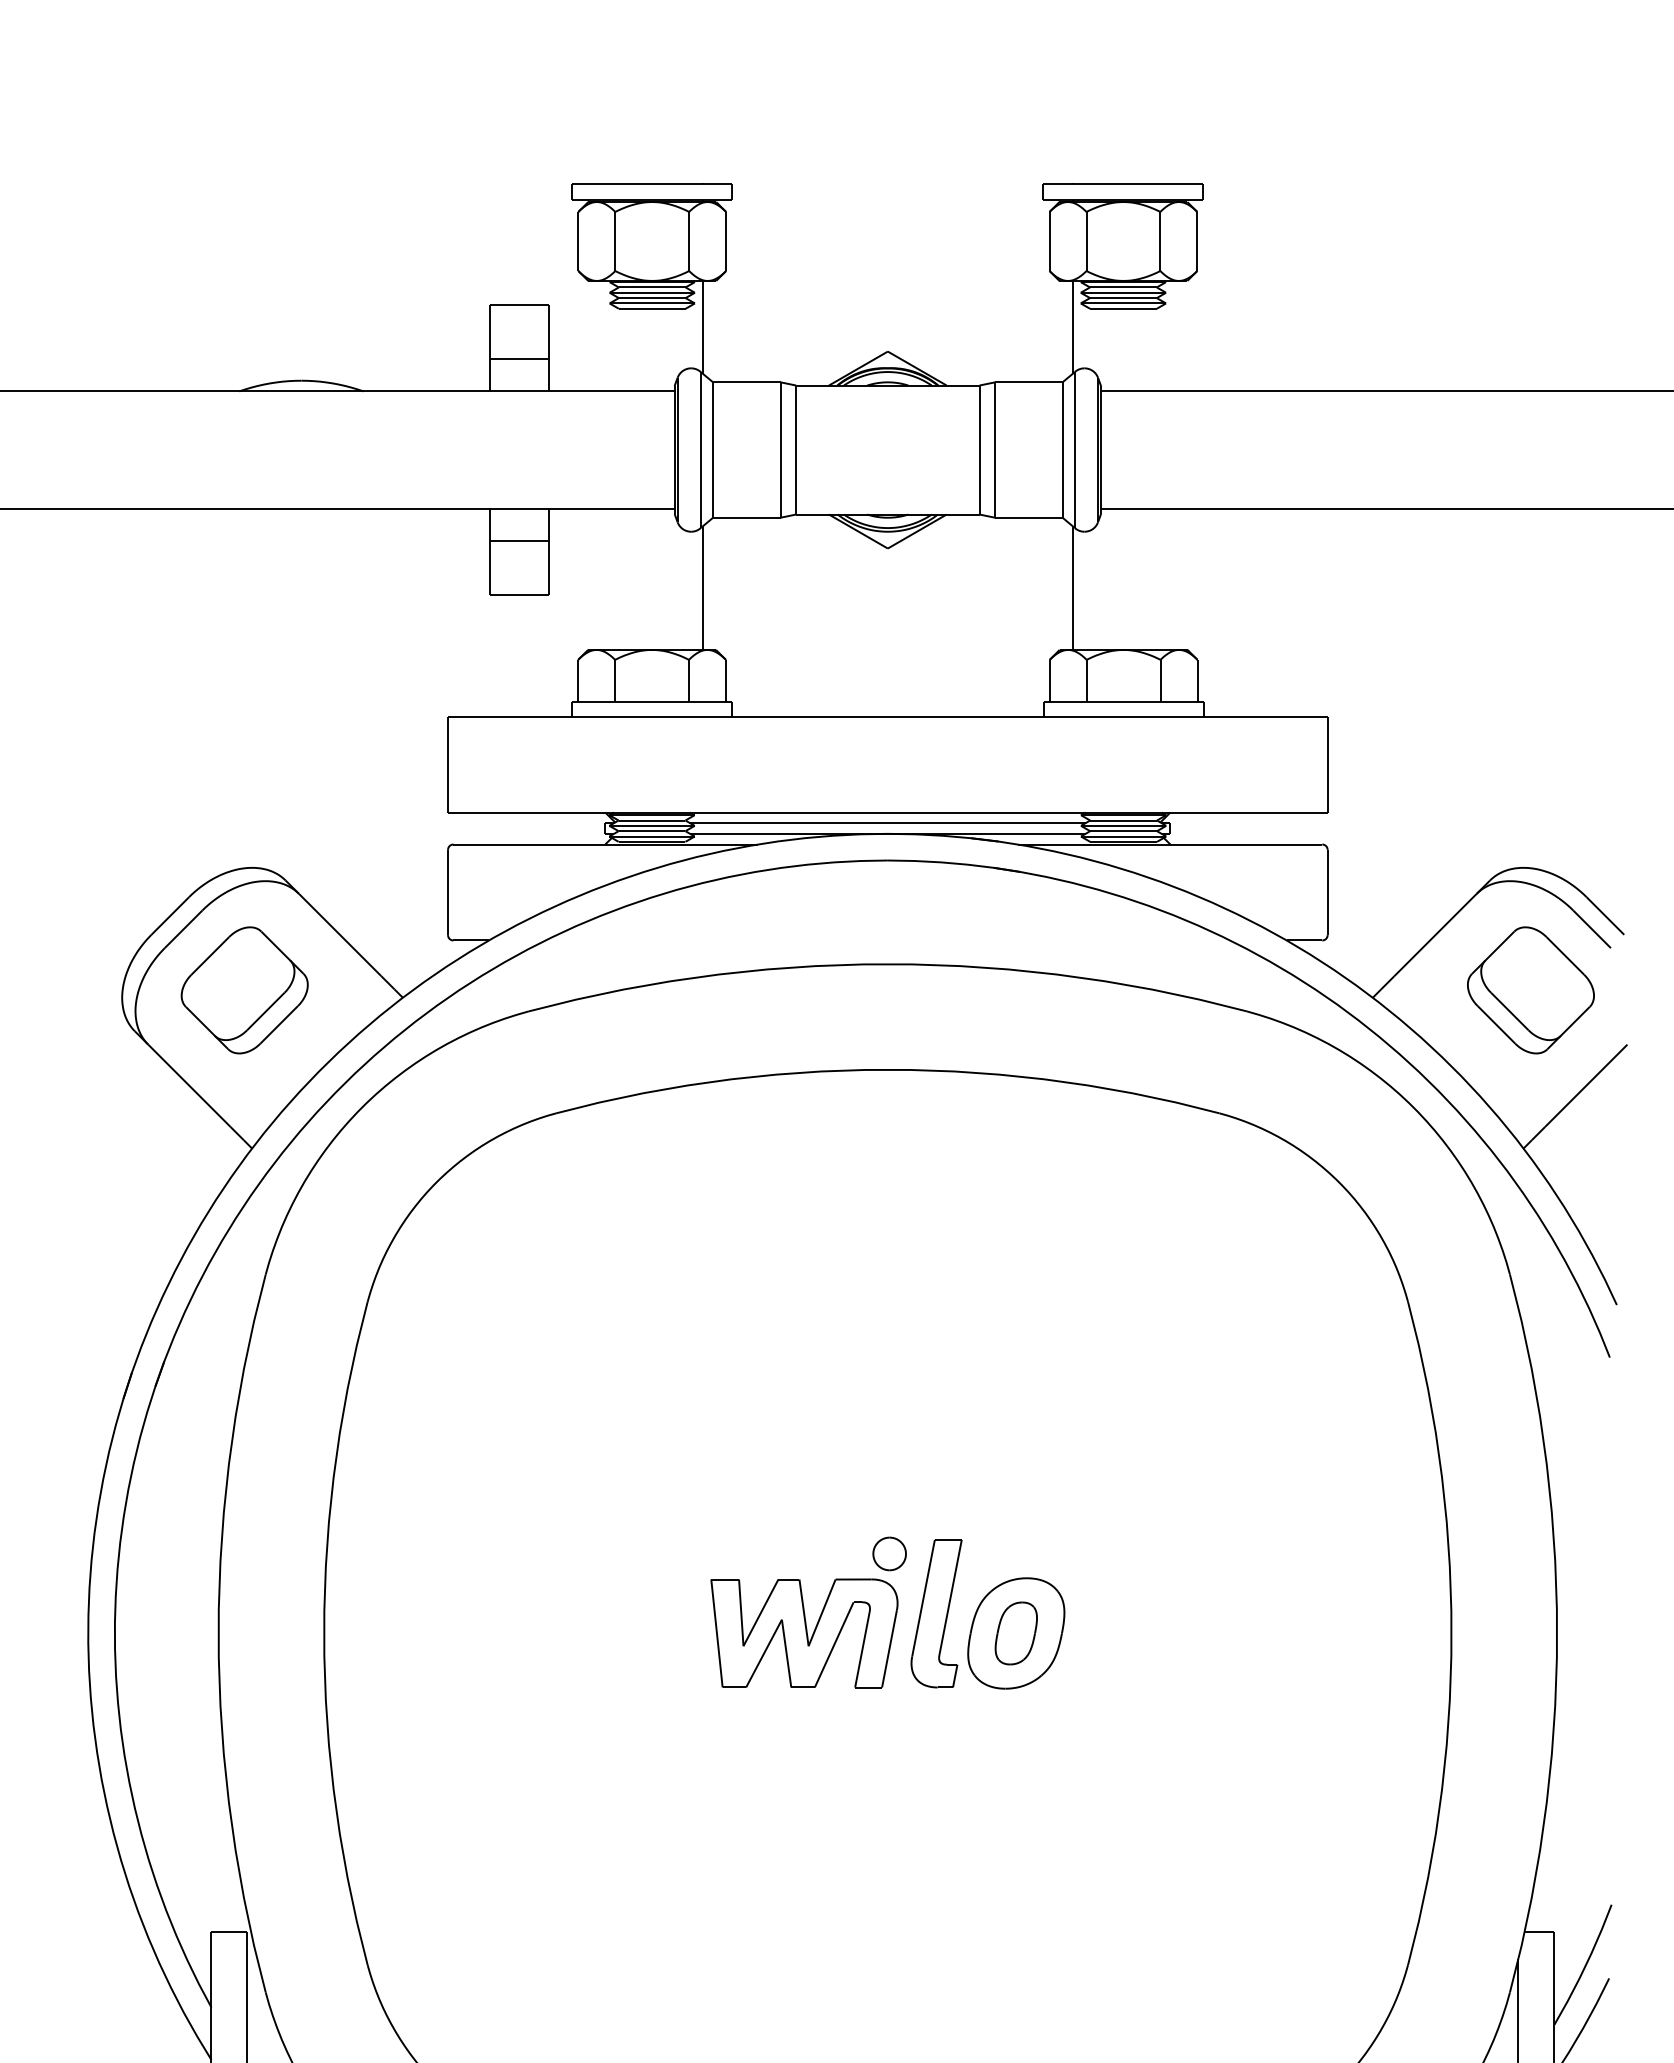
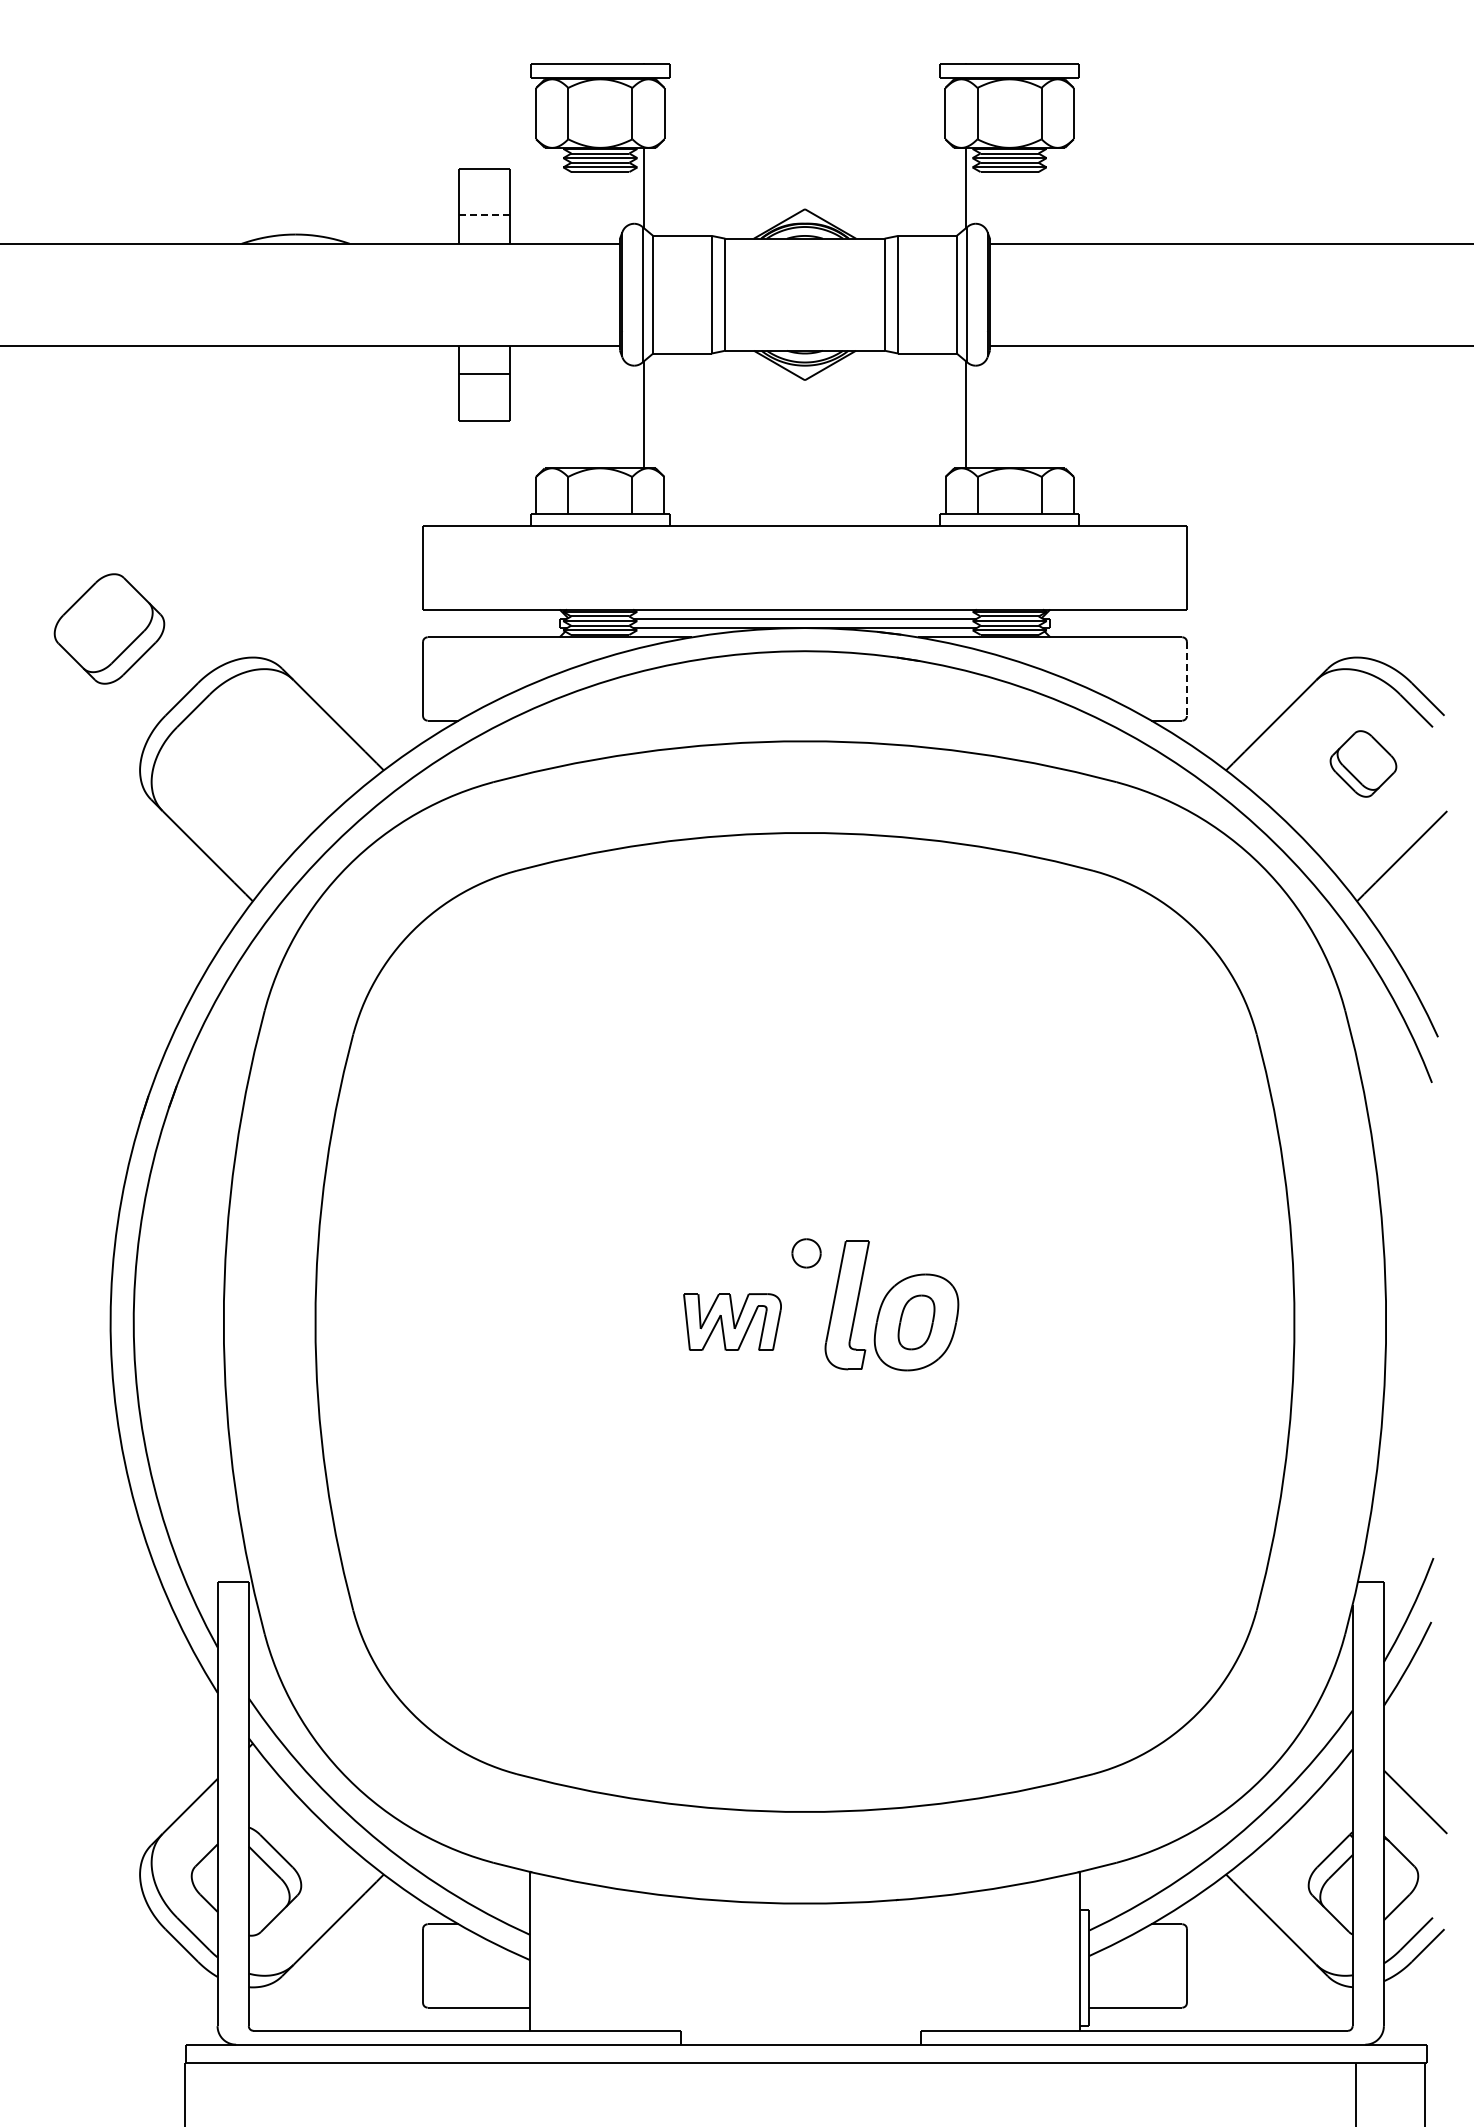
line: (518, 358) -> (484, 215), solid -> dashed
line: (1327, 893) -> (1186, 679), solid -> dashed
part: (244, 989) -> (109, 628), moved
part: (1530, 989) -> (1363, 763), size x0.6
part: (804, 1632) -> (732, 1321), size x0.6

